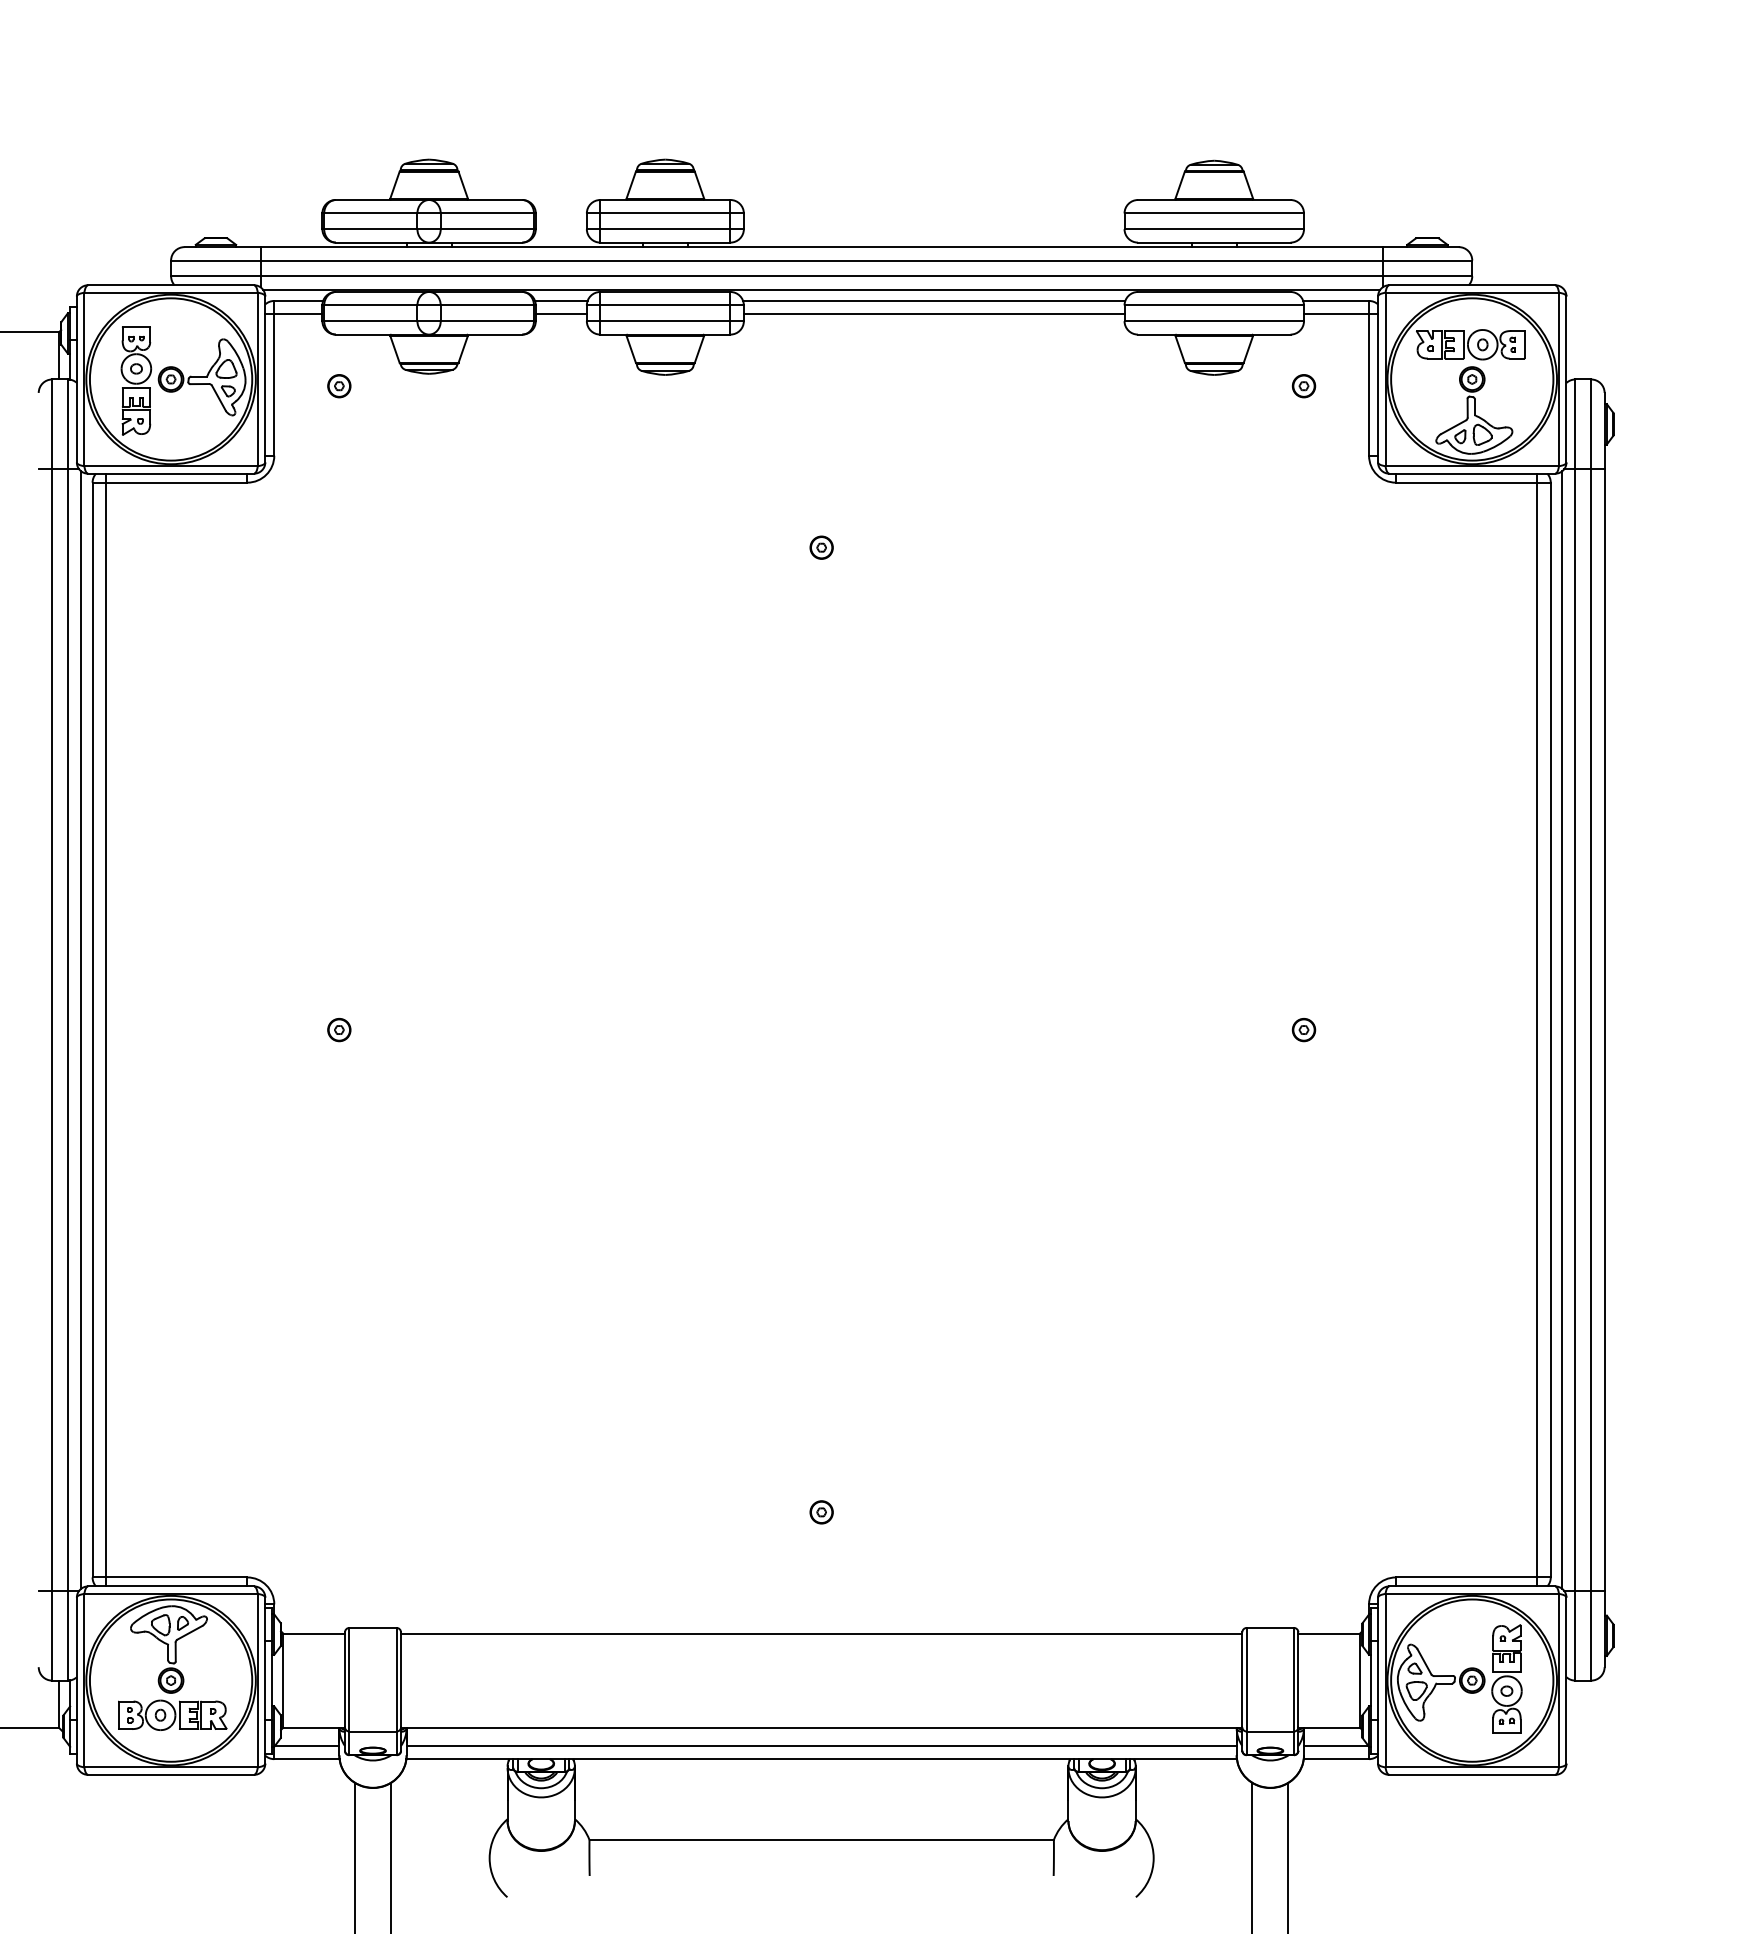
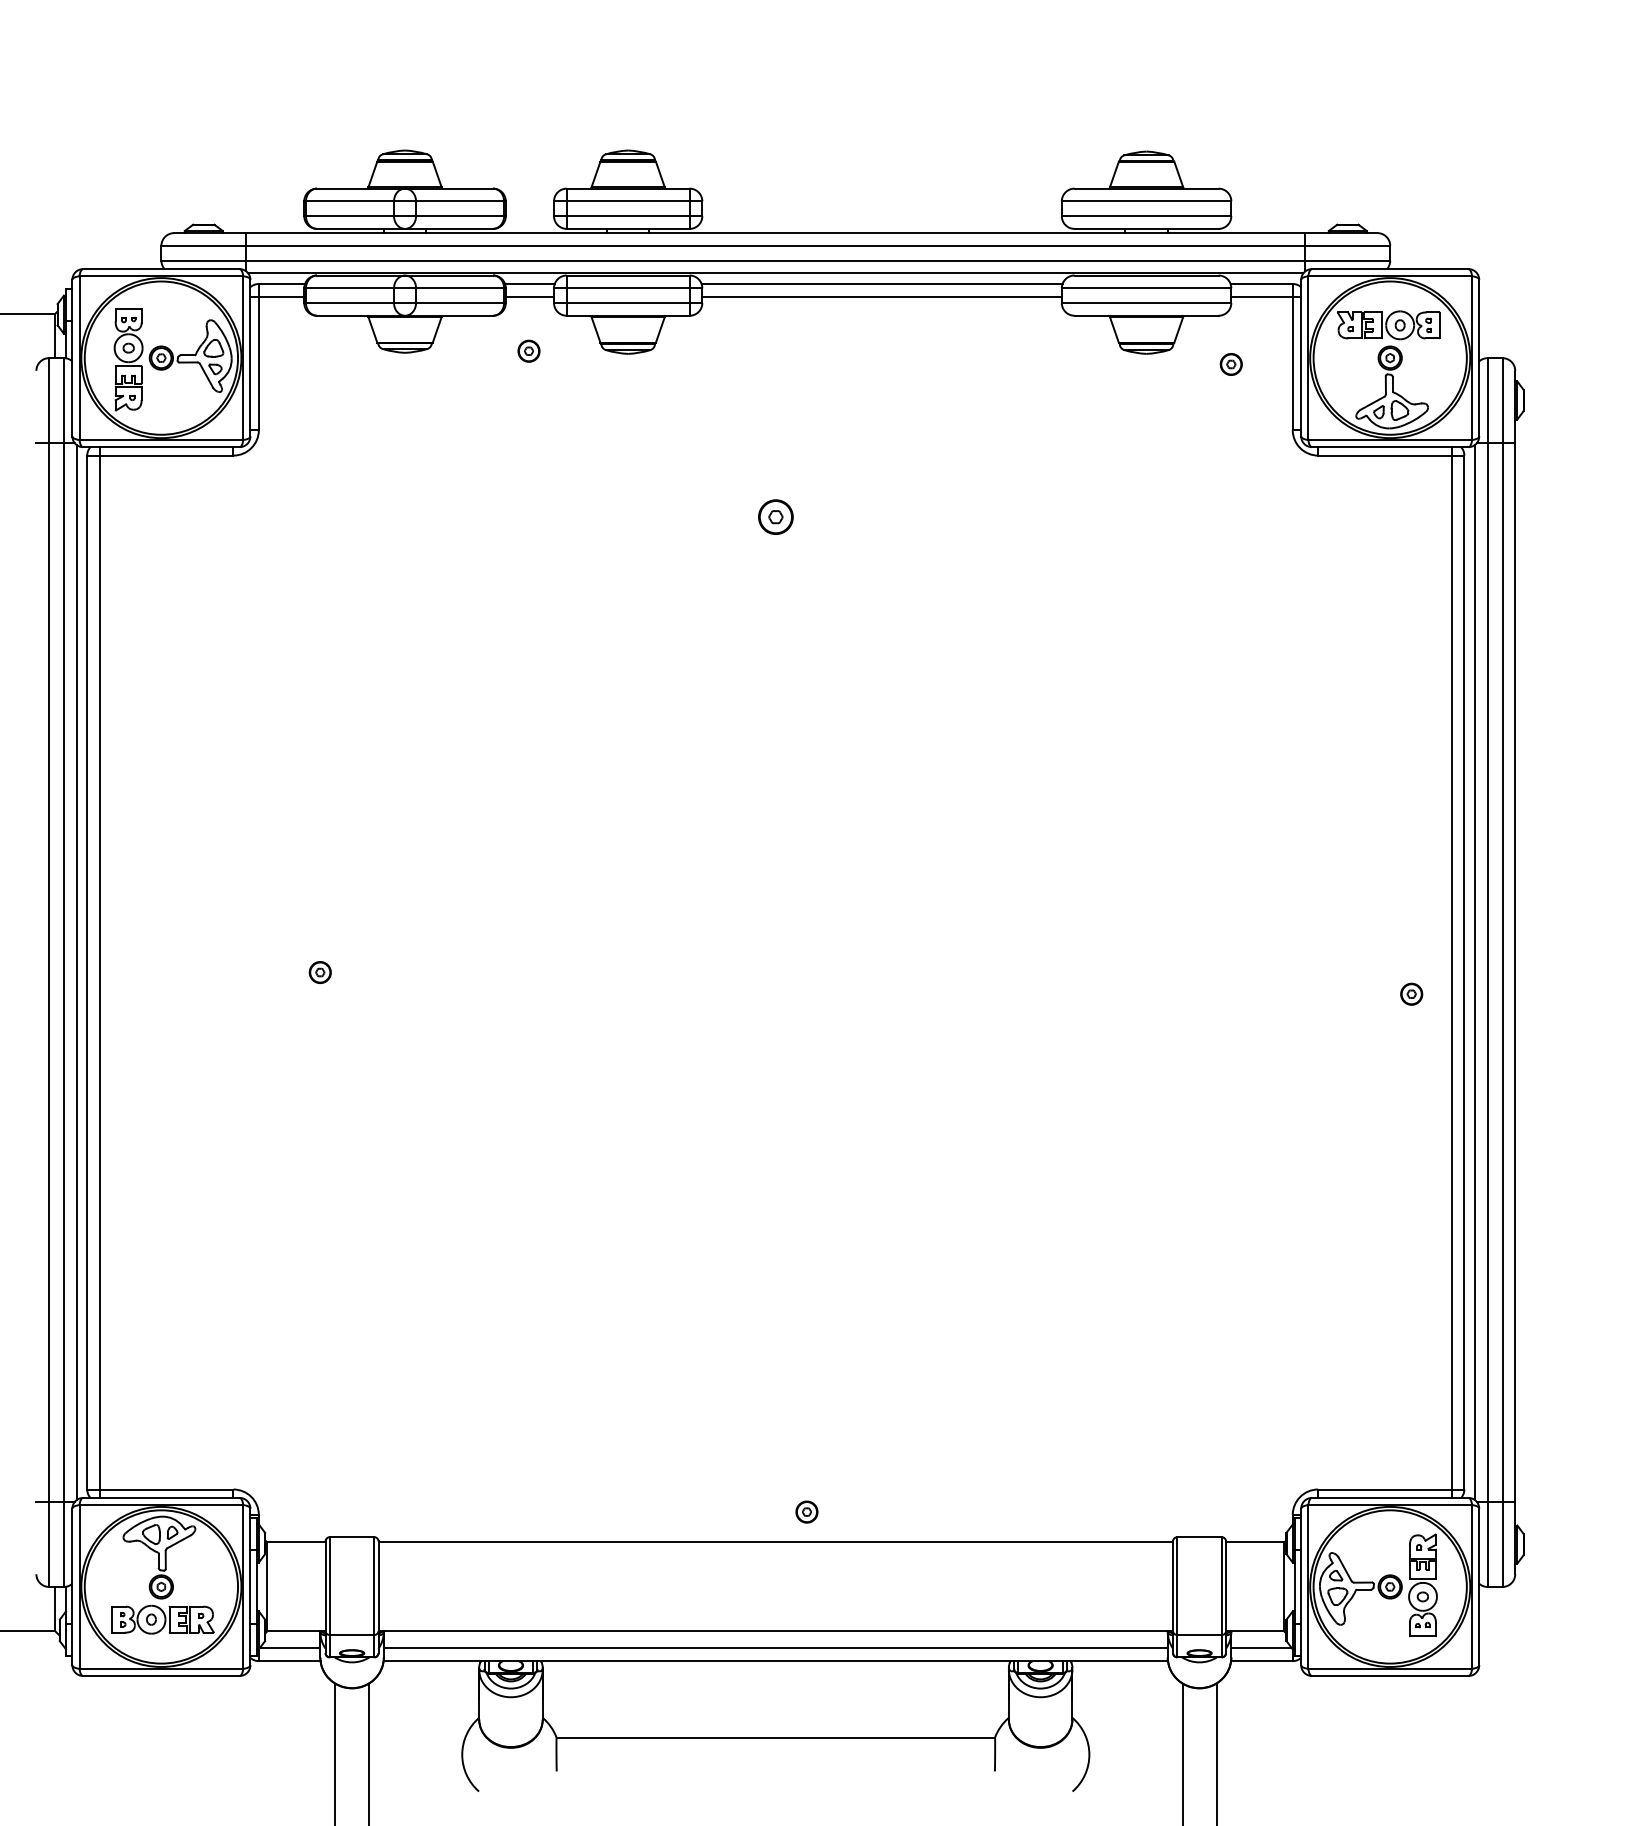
part: (339, 386) -> (529, 351), moved
part: (821, 547) -> (775, 516), size x1.6
part: (1303, 1030) -> (1411, 994), moved
part: (821, 1512) -> (806, 1512), moved

